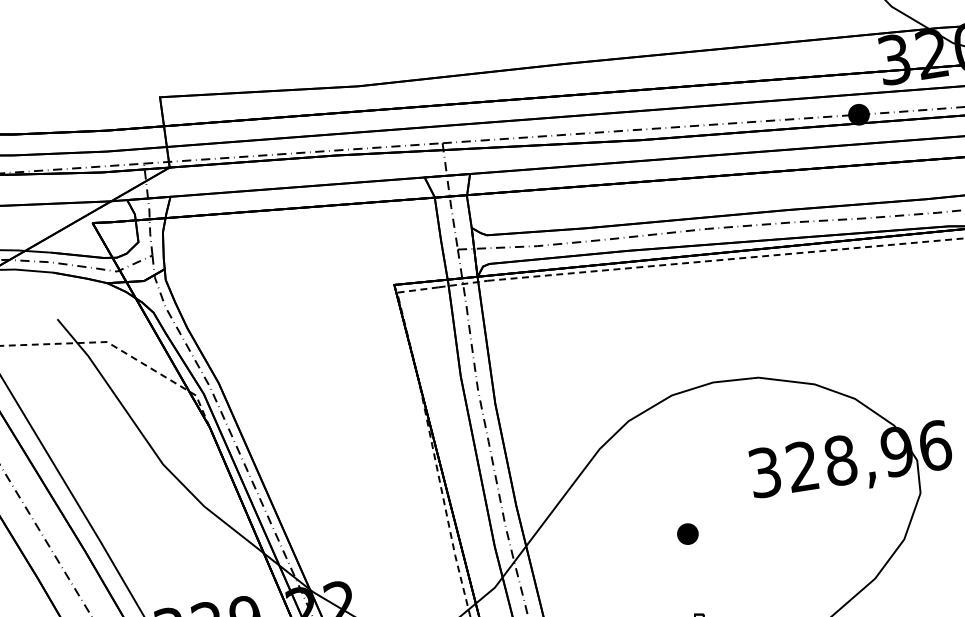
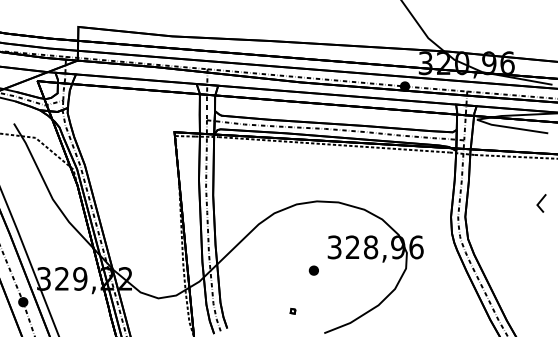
part: (686, 533) -> (313, 270), moved

